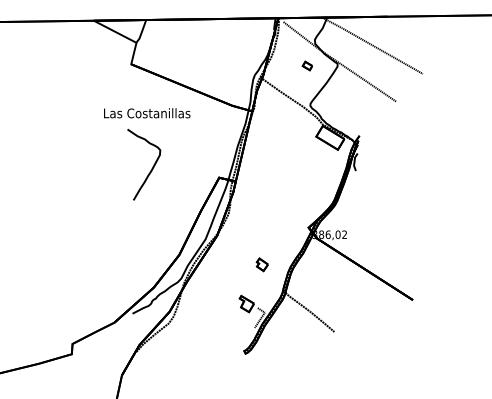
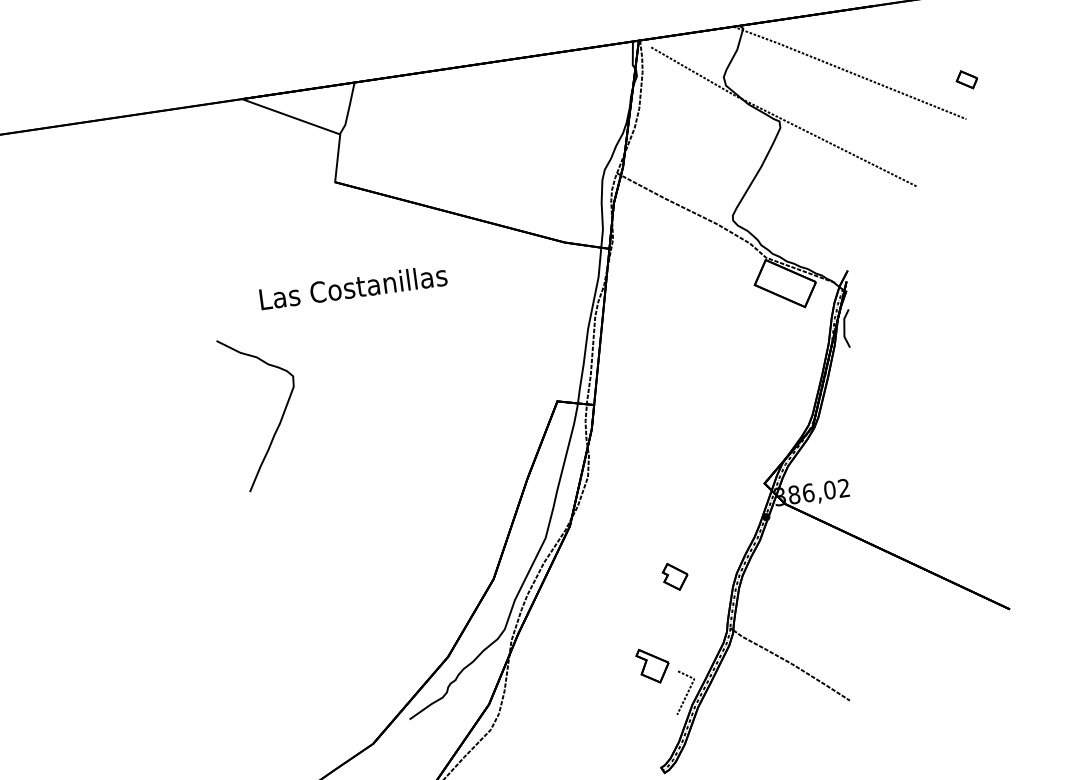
part: (306, 65) -> (964, 78), moved
text: (147, 113) -> (354, 287), moved
curve: (151, 168) -> (279, 418), moved

